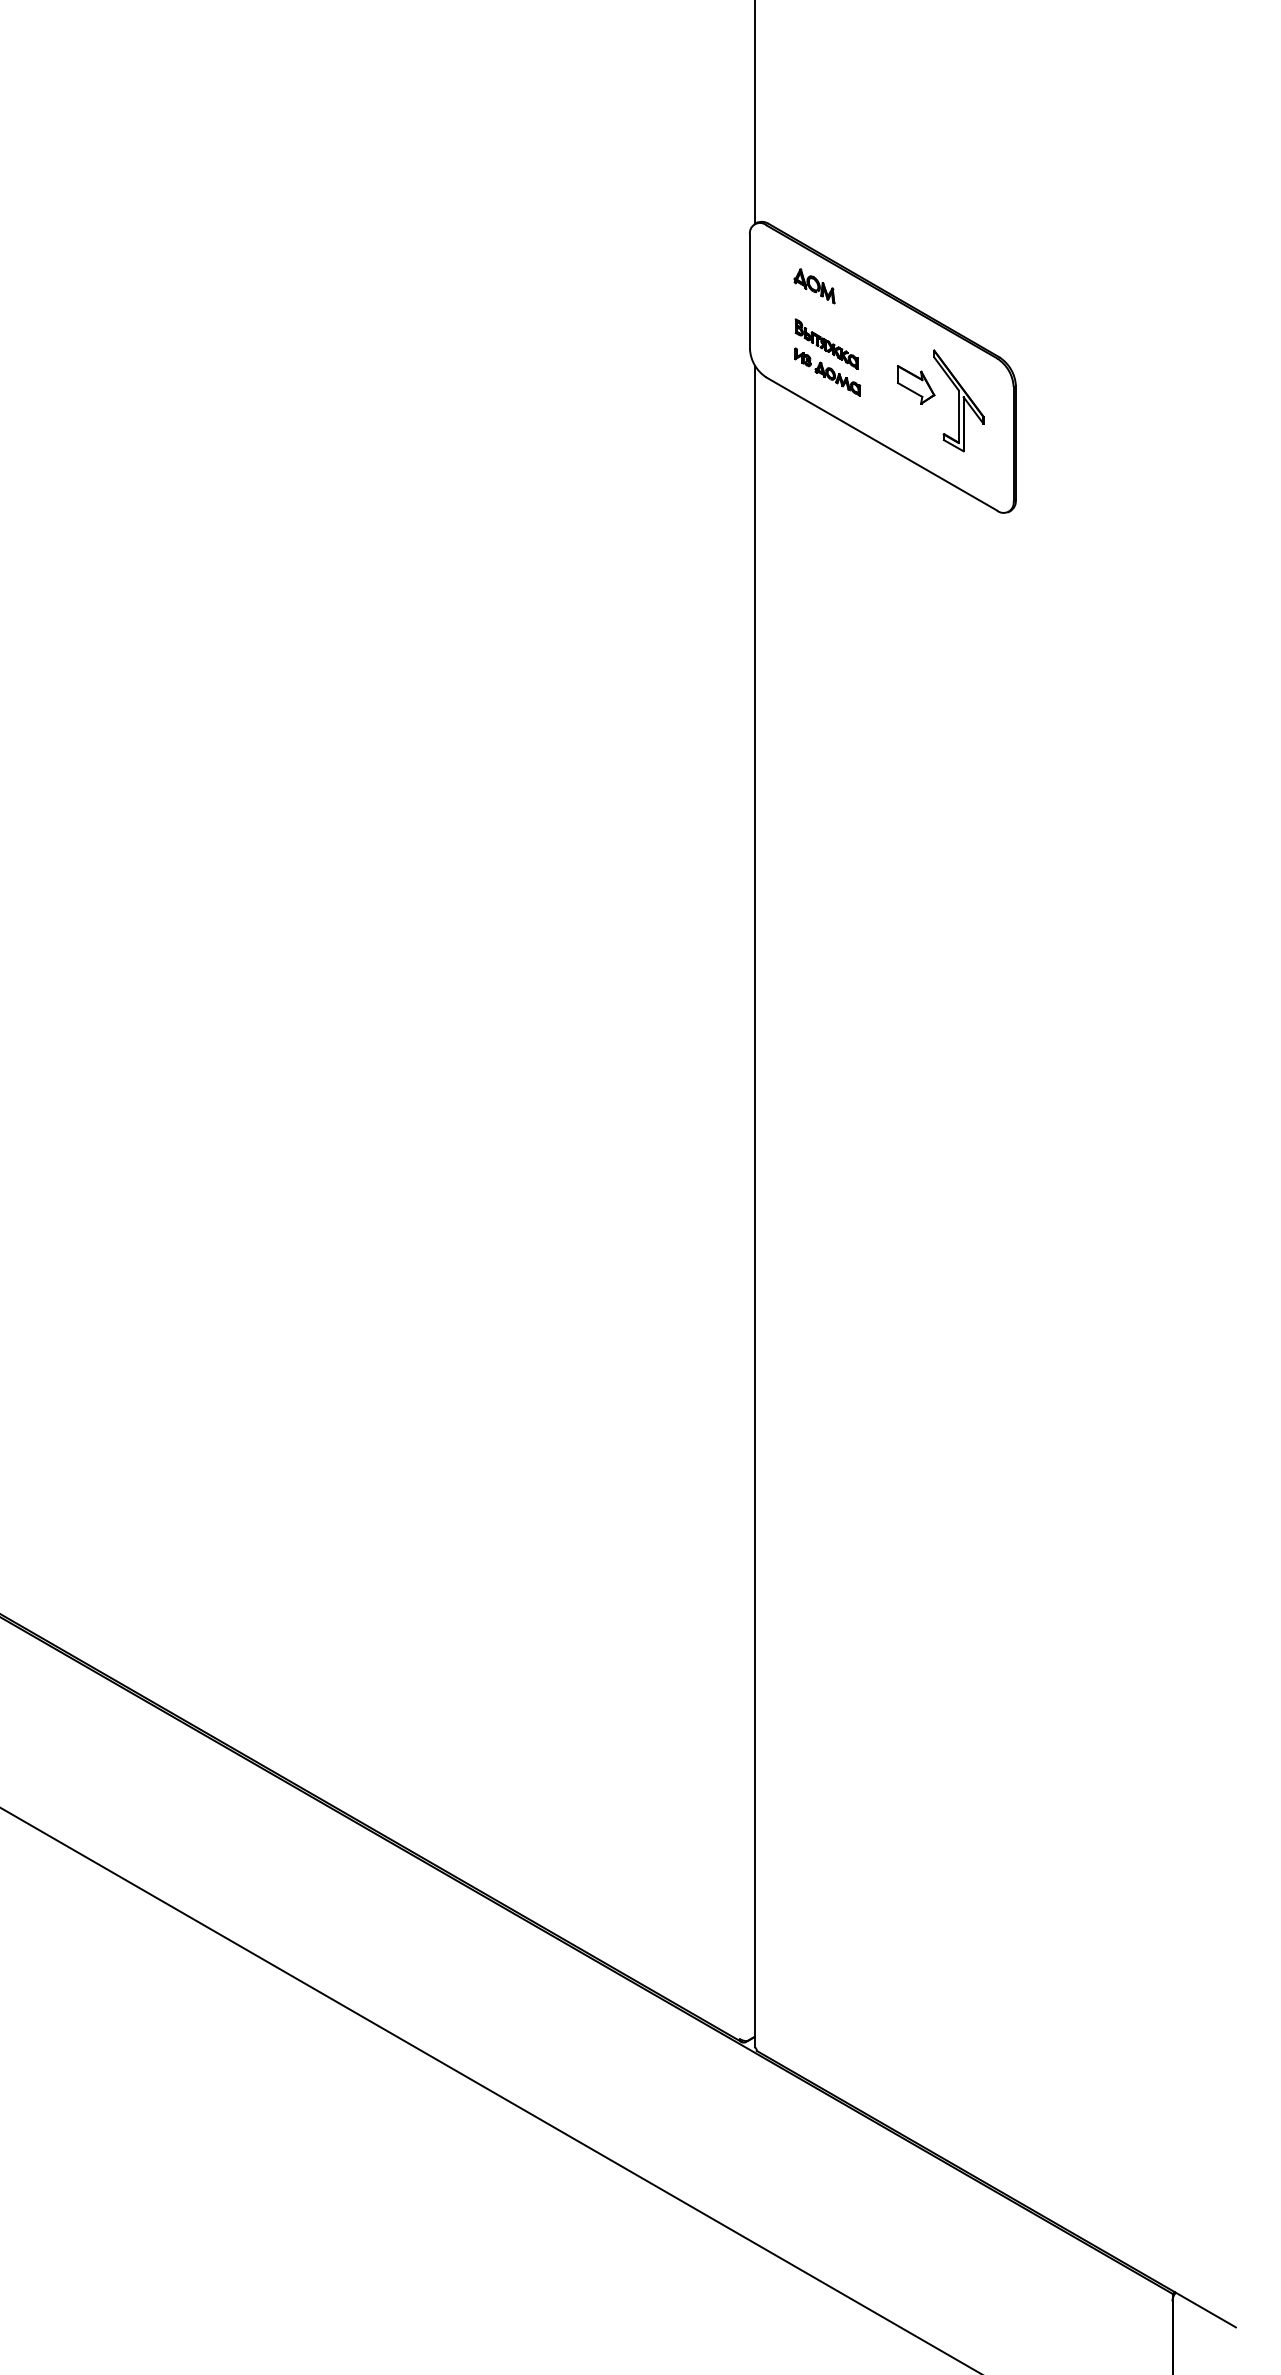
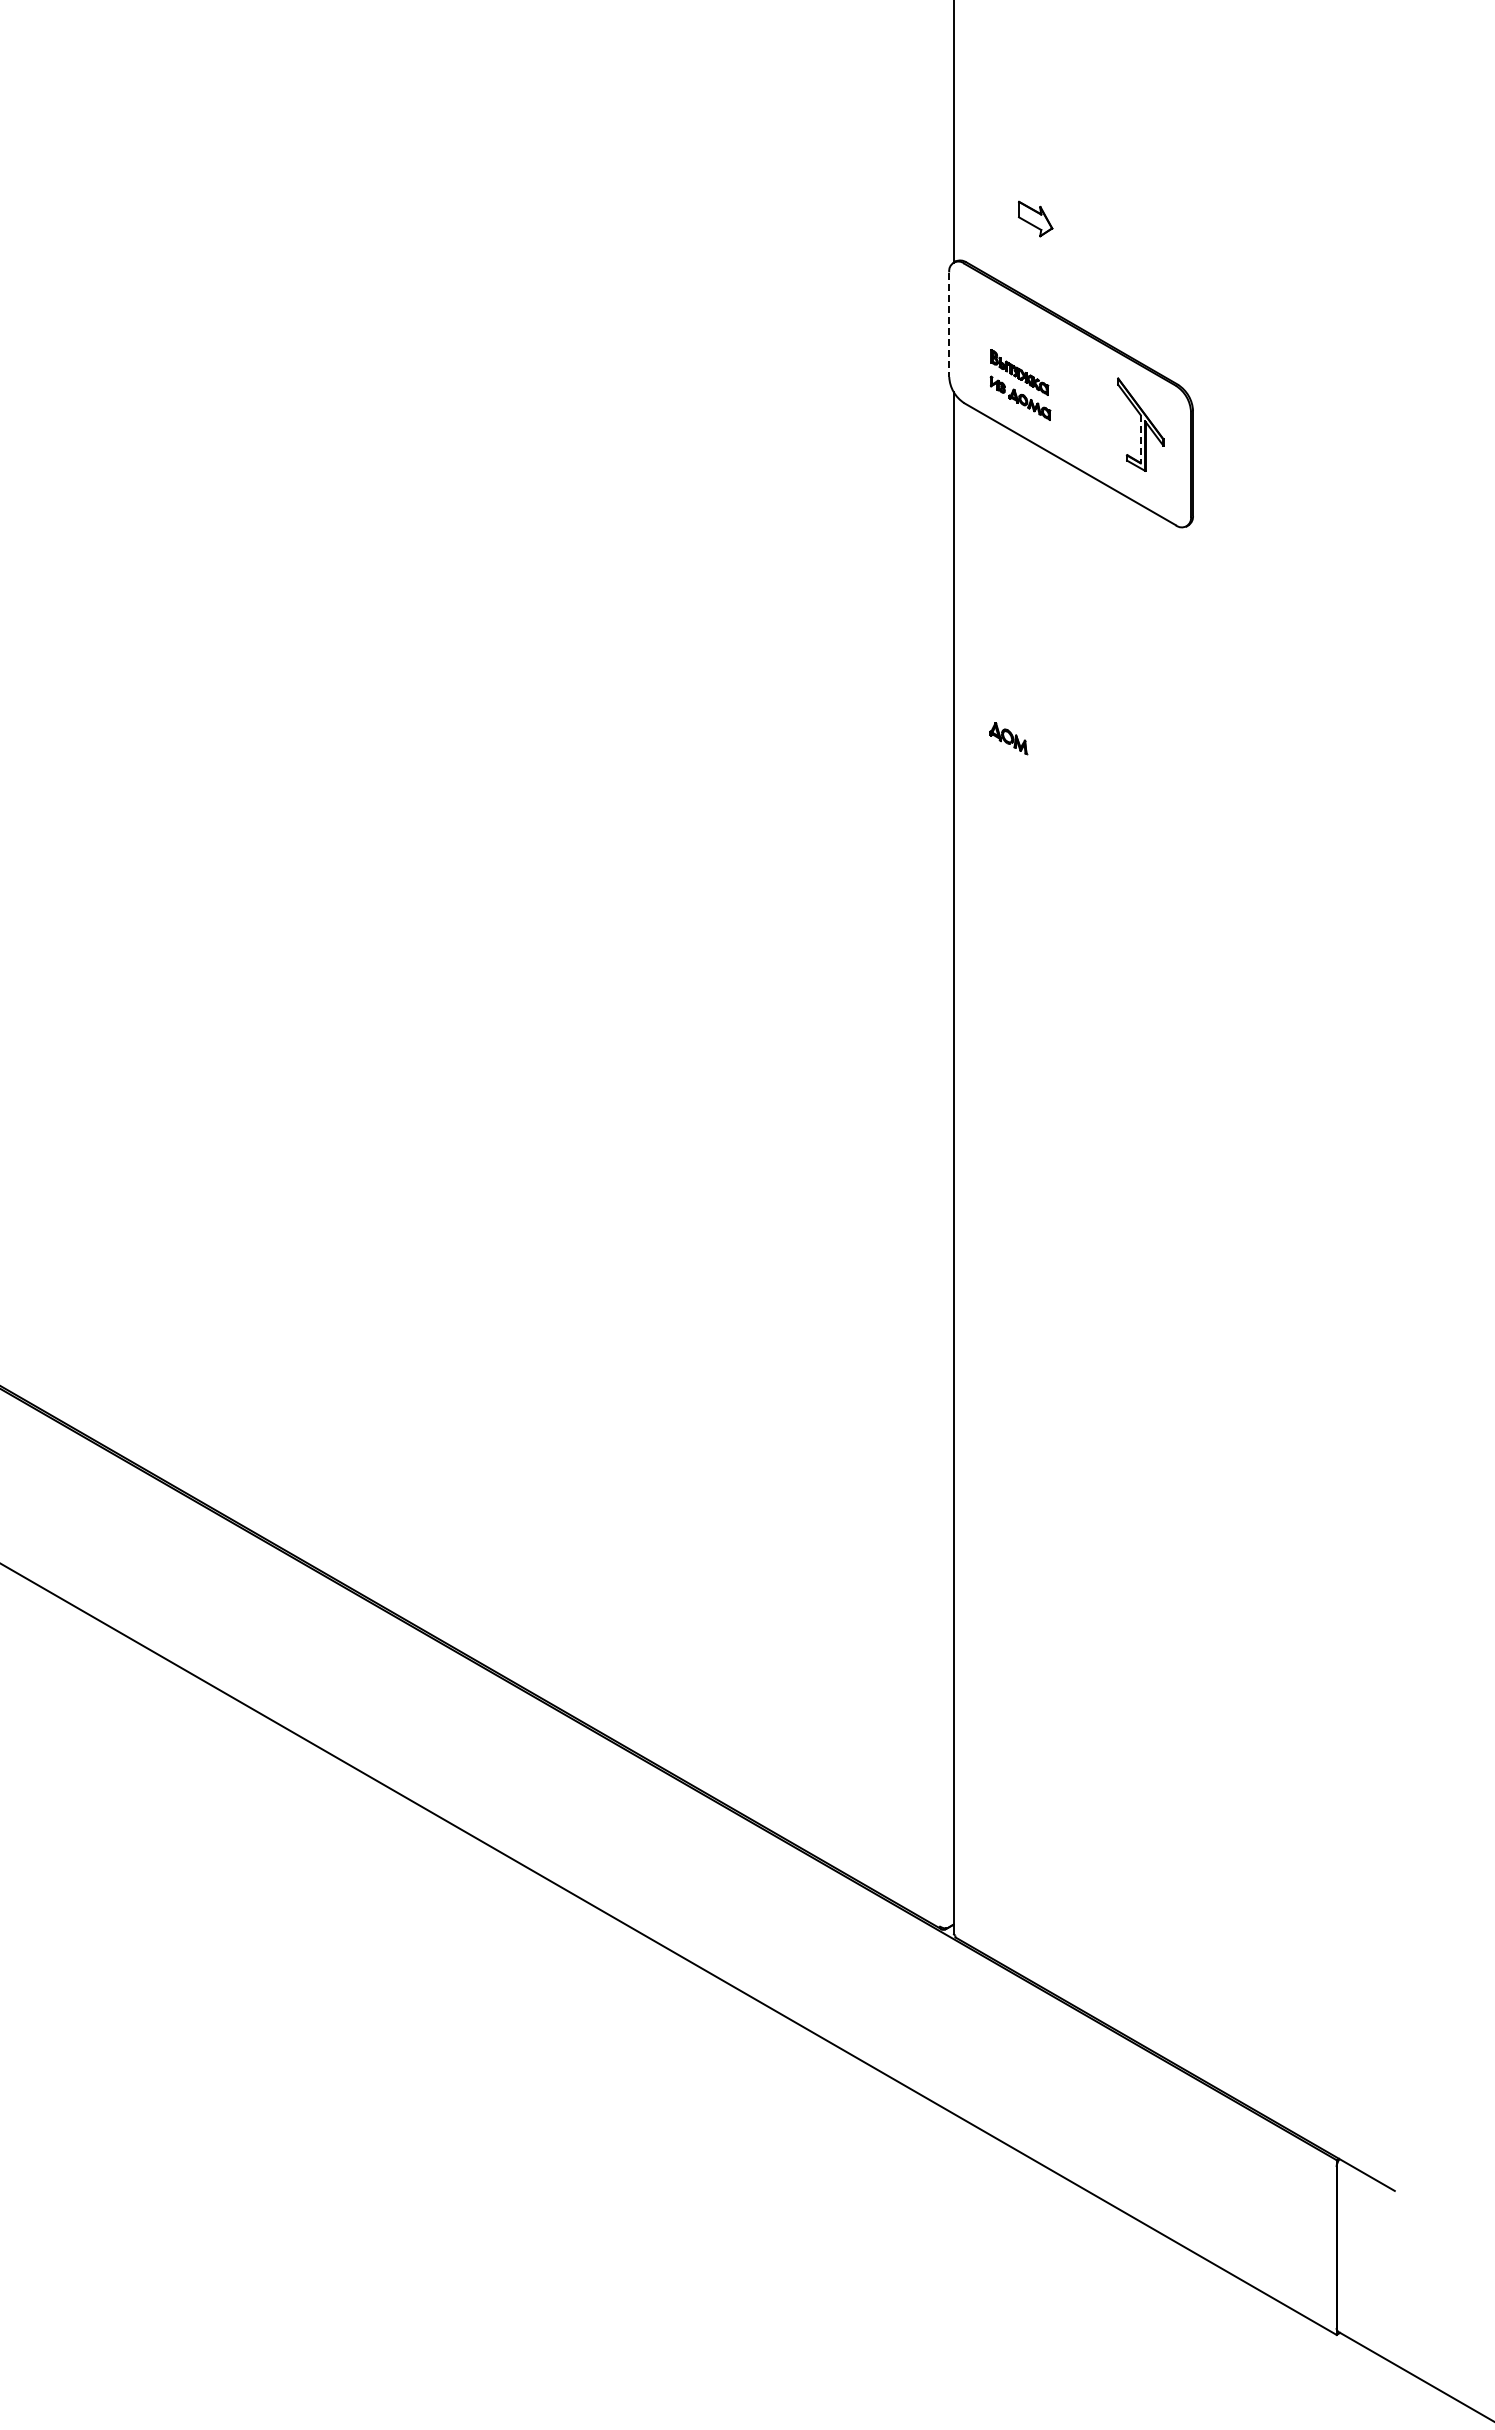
part: (814, 286) -> (1008, 738), moved
line: (750, 292) -> (949, 325), solid -> dashed
part: (916, 384) -> (1035, 218), moved
line: (958, 417) -> (1140, 439), solid -> dashed

